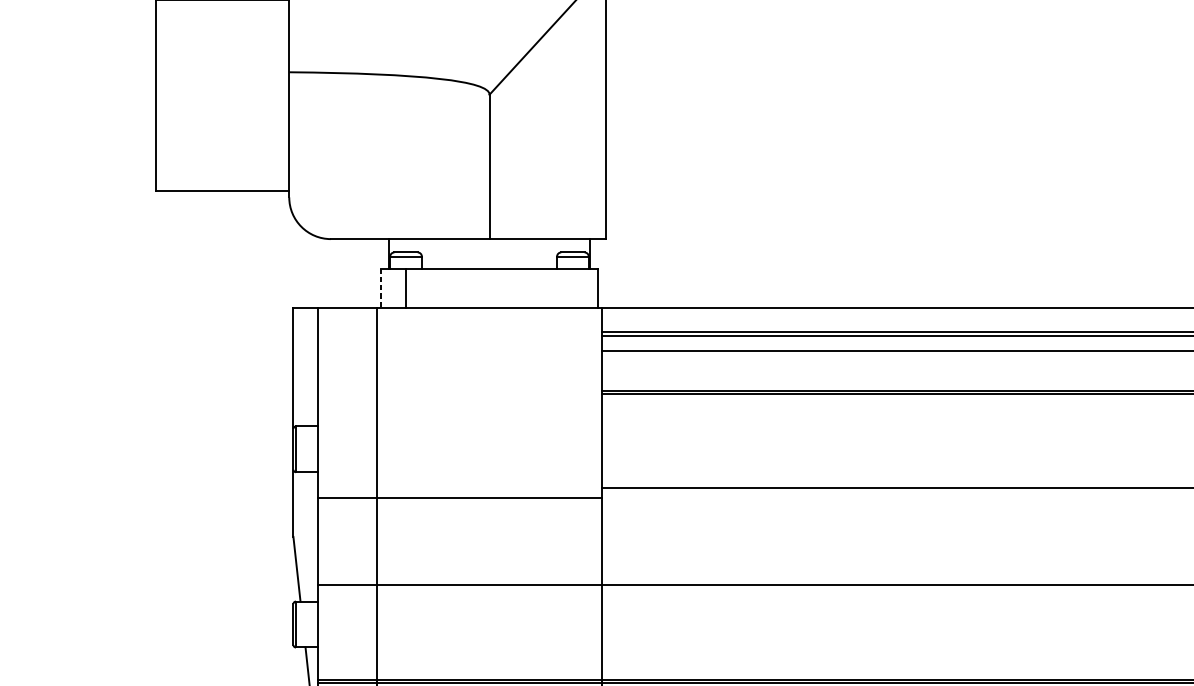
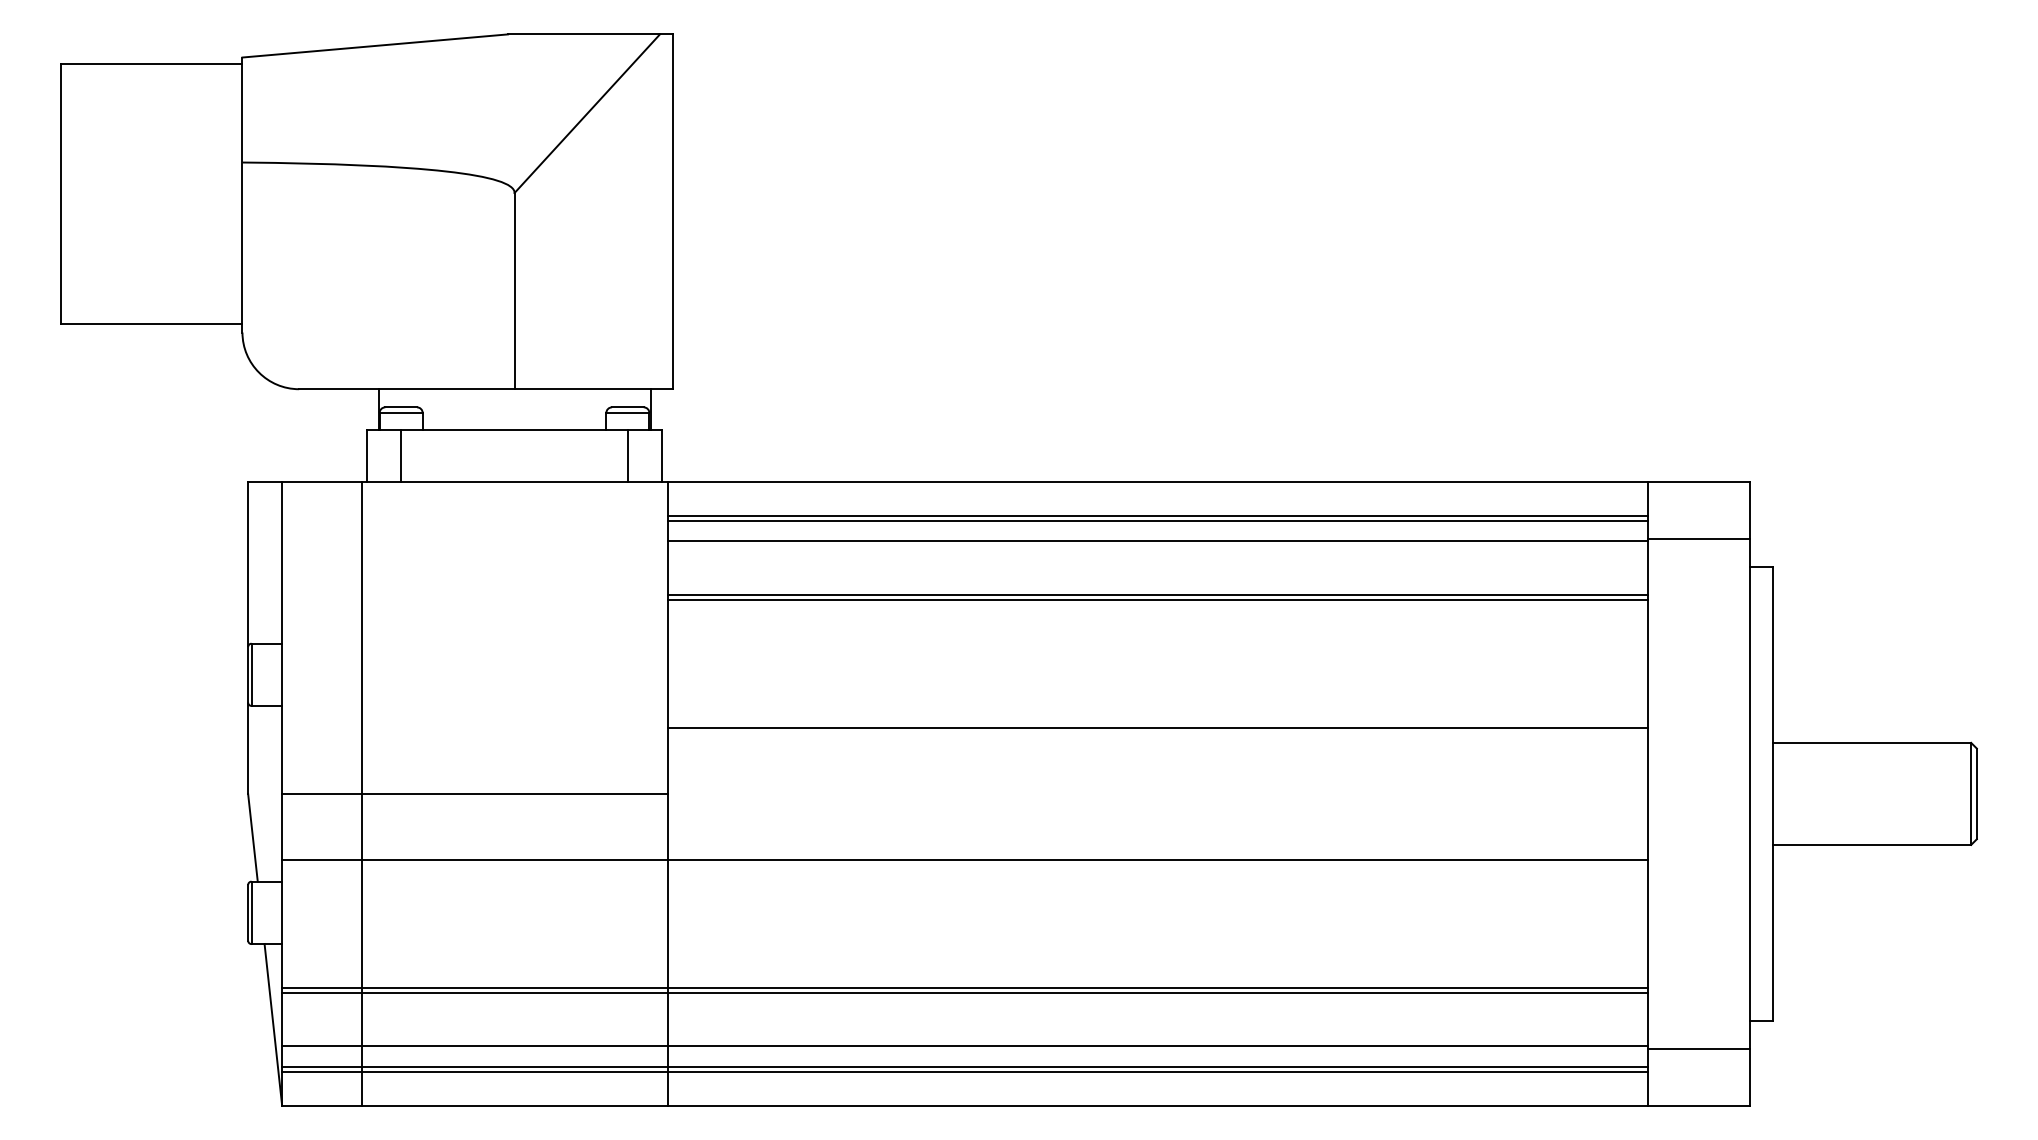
line: (381, 288) -> (367, 456), dashed -> solid
line: (572, 288) -> (627, 456), added
line: (460, 497) -> (474, 793), moved

